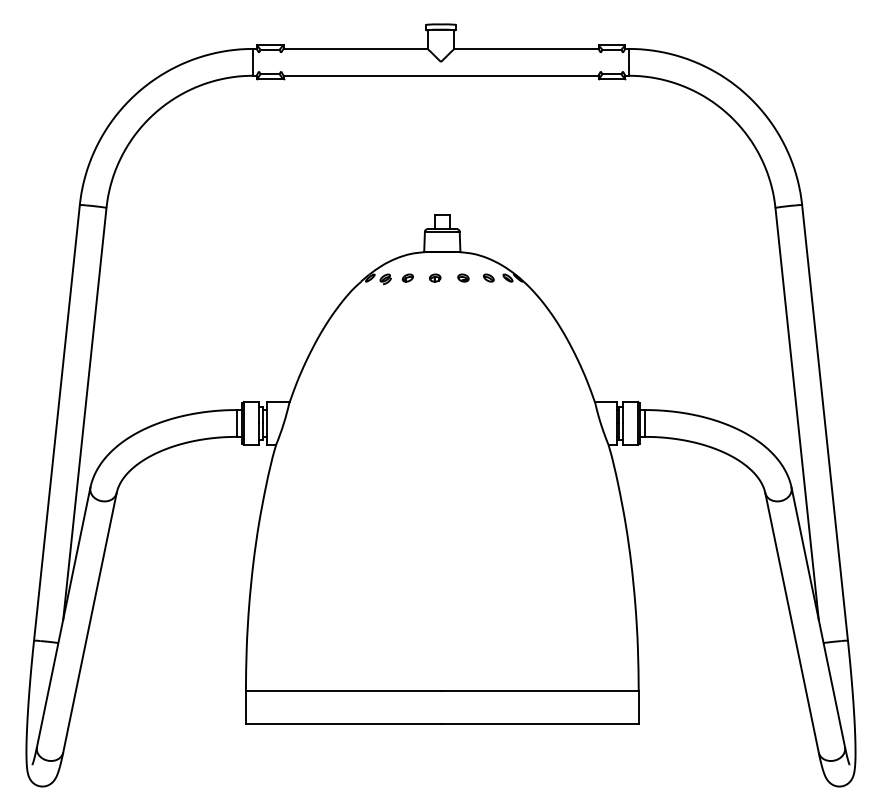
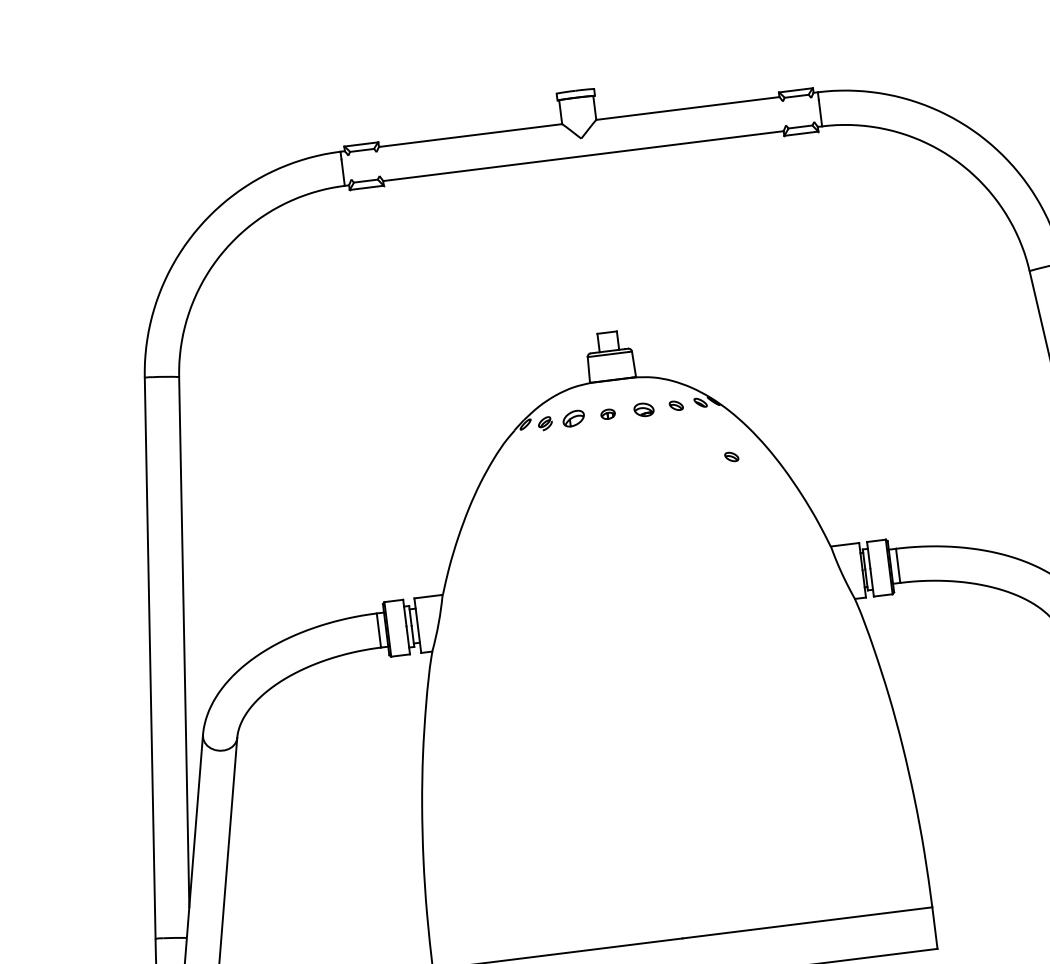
part: (407, 277) -> (572, 417), size x1.6
part: (463, 277) -> (644, 409), size x1.4
part: (526, 322) -> (731, 456), added

